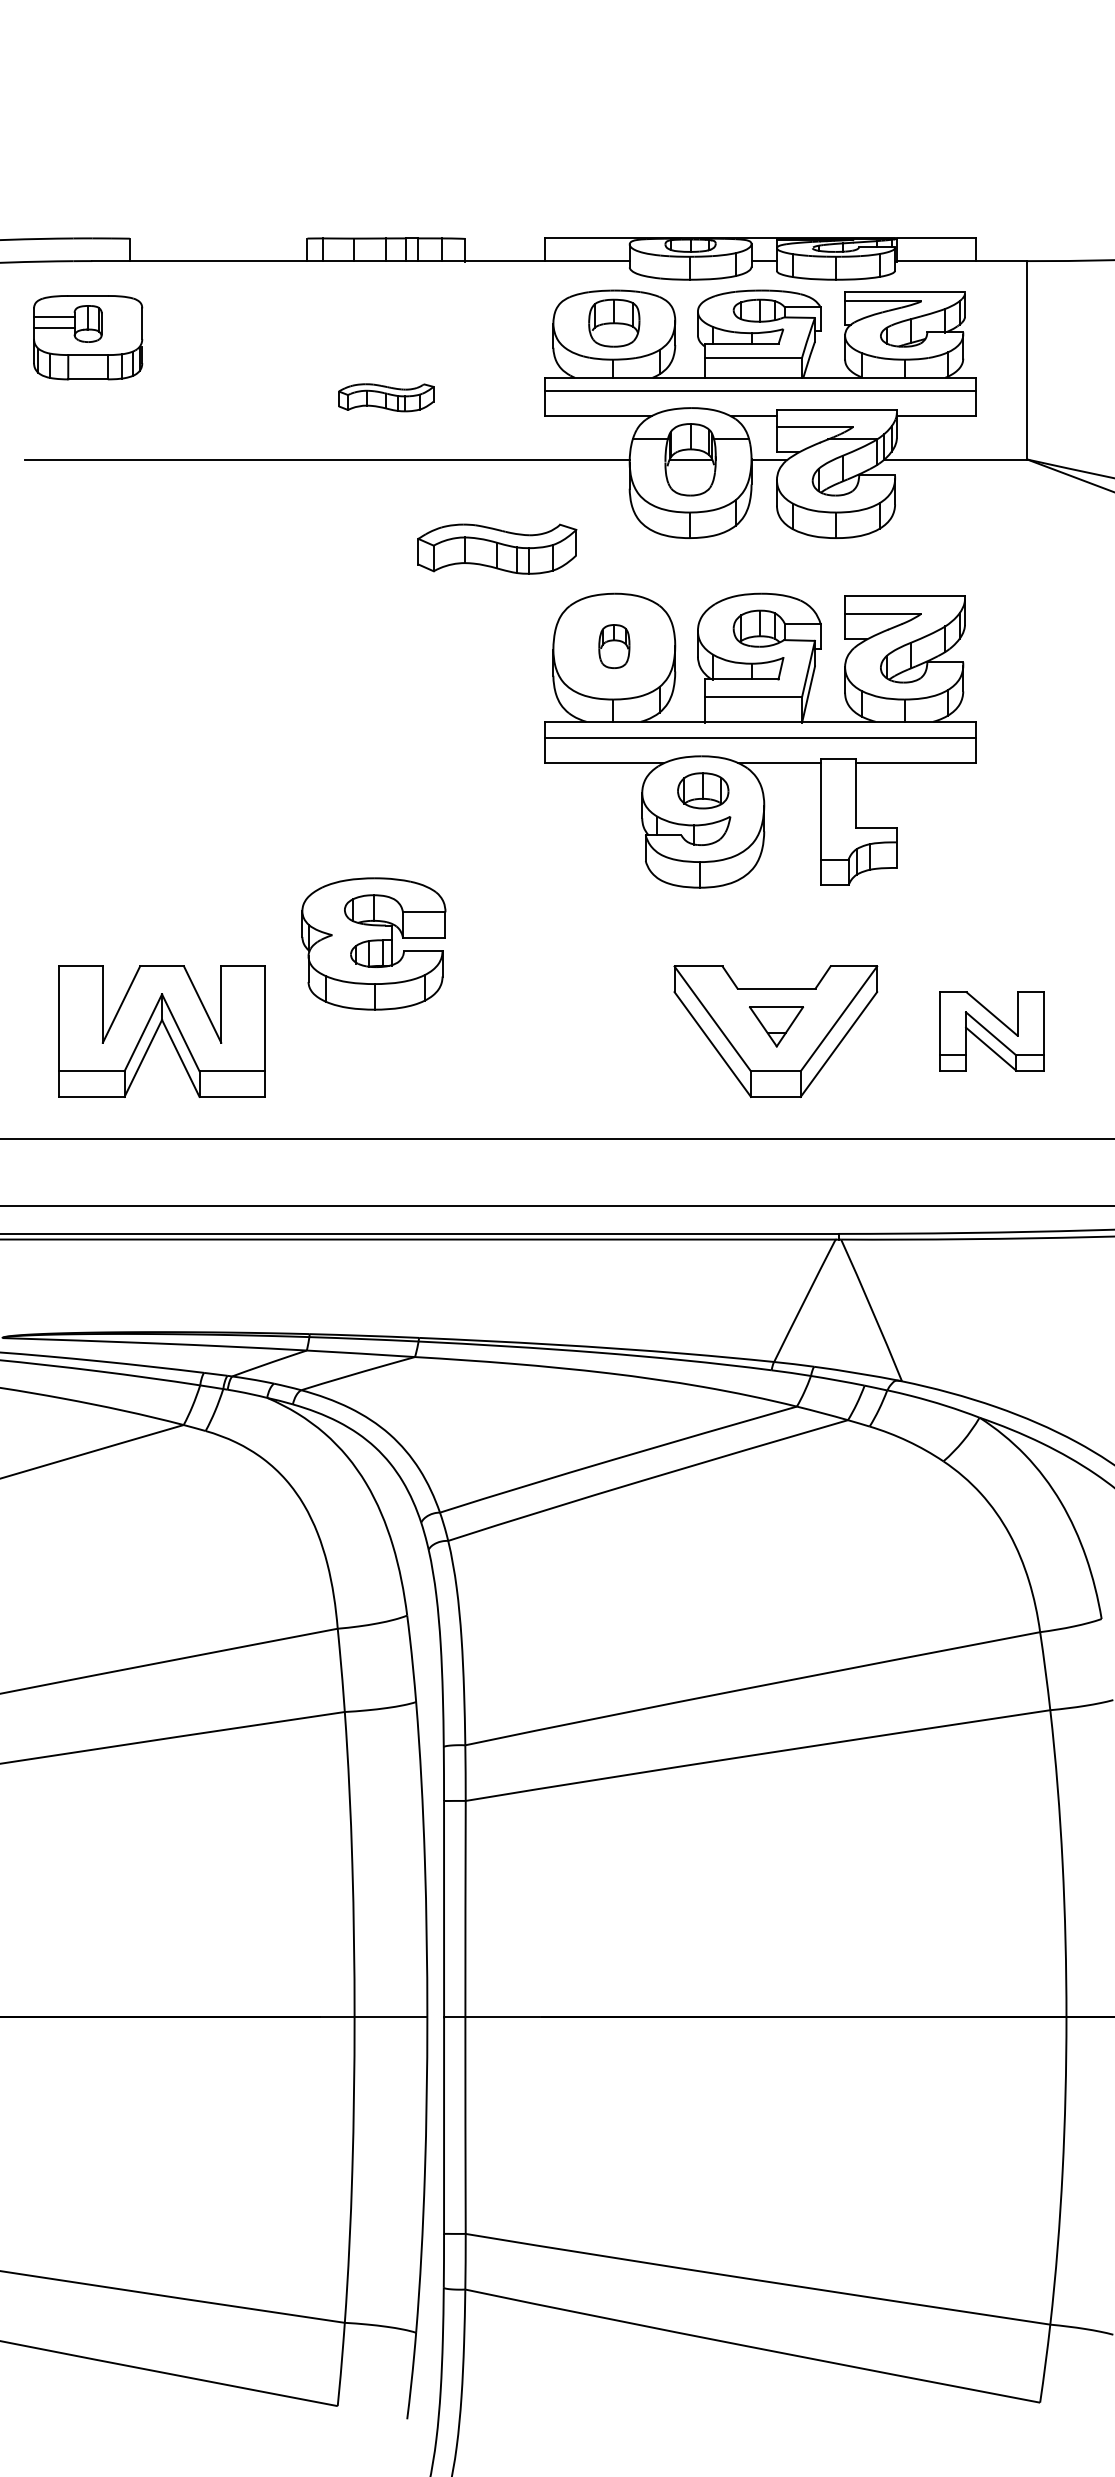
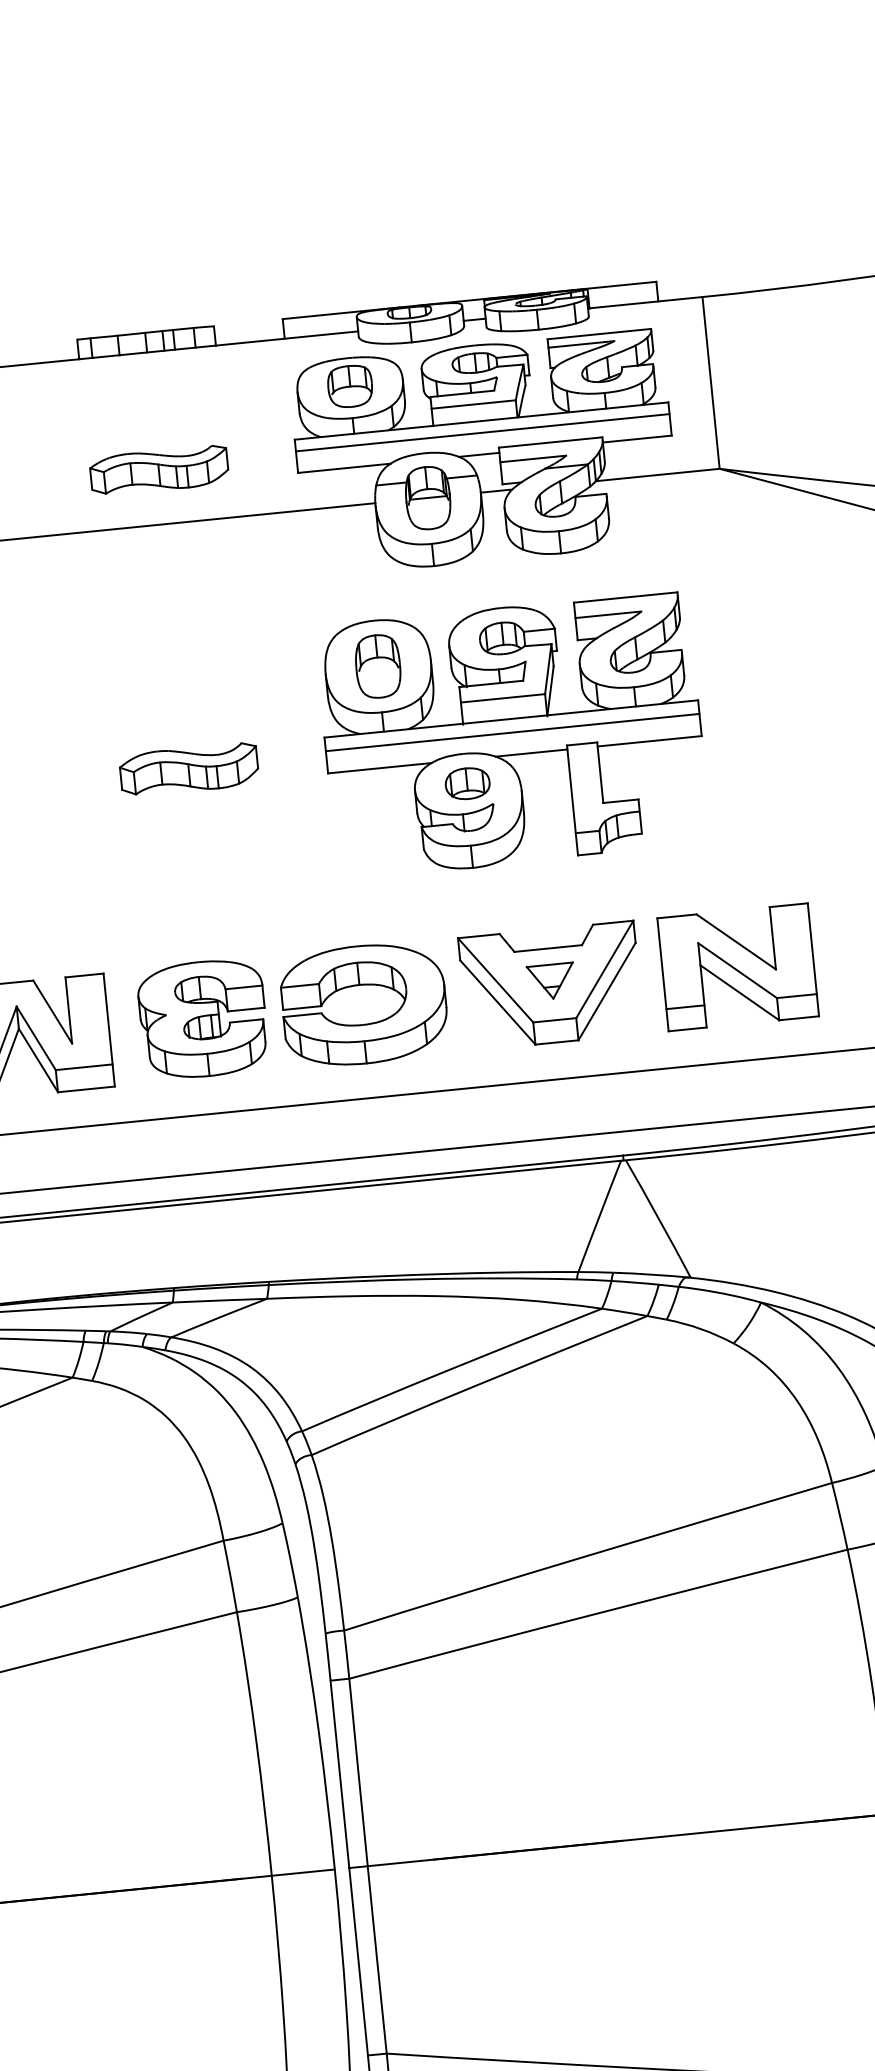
part: (385, 397) -> (158, 470), size x1.67
part: (497, 548) -> (189, 769), moved
part: (614, 646) -> (378, 666), size x1.67
part: (373, 943) -> (202, 1018), moved
part: (559, 1009) -> (362, 985), added
part: (991, 1031) -> (738, 967), size x1.67

